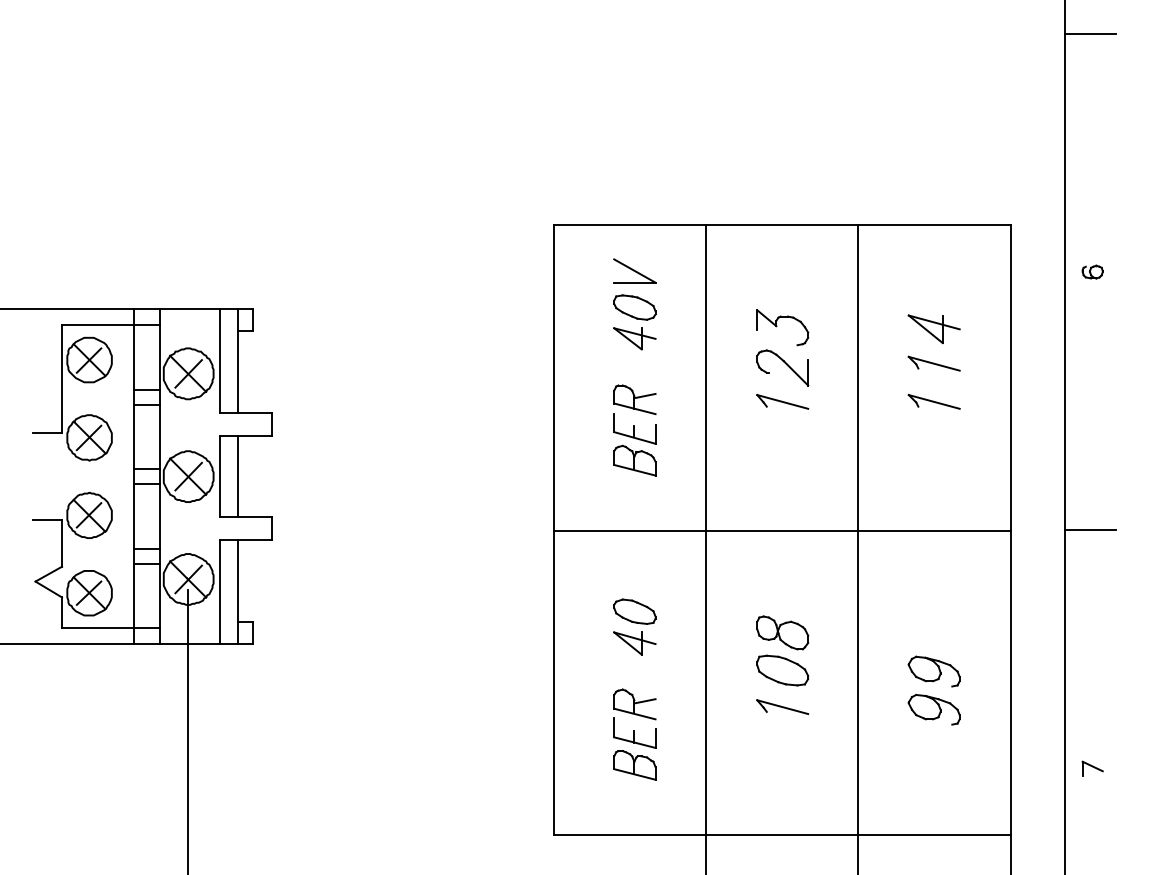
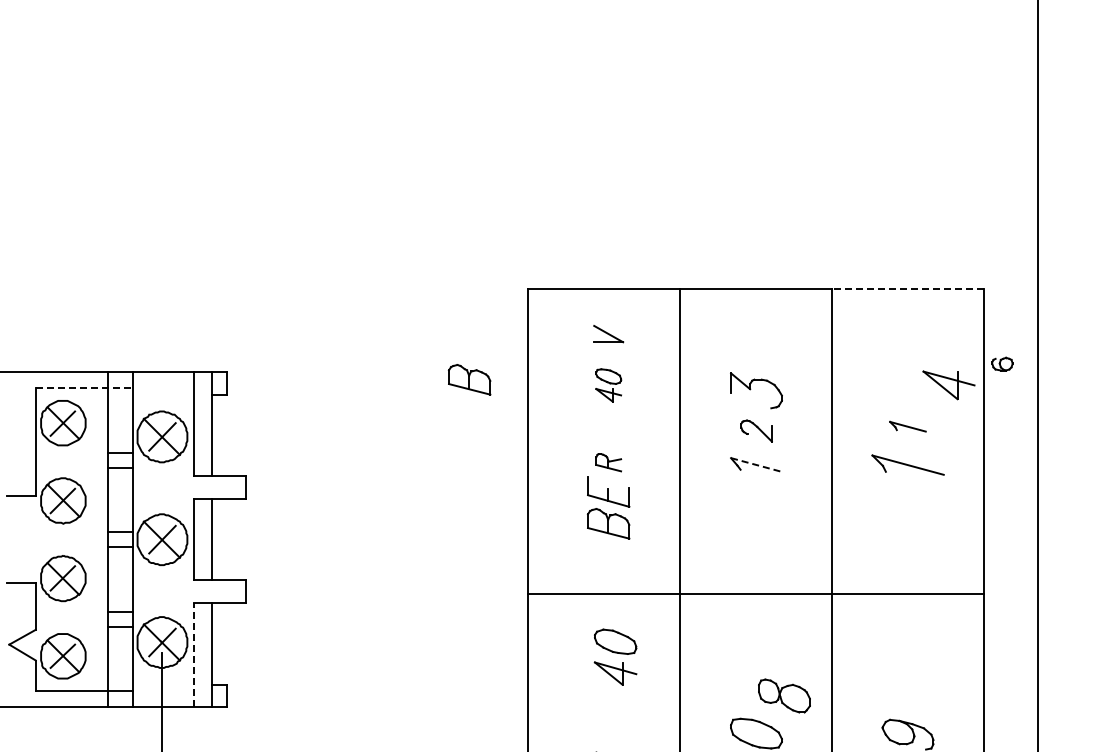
line: (1089, 33) -> (1063, 96), removed
line: (933, 225) -> (907, 288), solid -> dashed
part: (634, 270) -> (608, 333), size x0.7
part: (1092, 271) -> (1002, 363), moved
part: (495, 316) -> (469, 379), added
part: (634, 322) -> (608, 385), size x0.6
line: (110, 325) -> (84, 388), solid -> dashed
part: (933, 329) -> (948, 385), moved
part: (933, 363) -> (907, 426), size x0.7
part: (782, 367) -> (756, 430), size x0.6
part: (634, 399) -> (608, 462), size x0.6
part: (933, 401) -> (907, 464), size x1.4
line: (783, 402) -> (757, 465), solid -> dashed
line: (1089, 529) -> (1063, 592), removed
line: (219, 592) -> (193, 655), solid -> dashed
part: (634, 626) -> (615, 656), moved
part: (782, 632) -> (784, 695), moved

